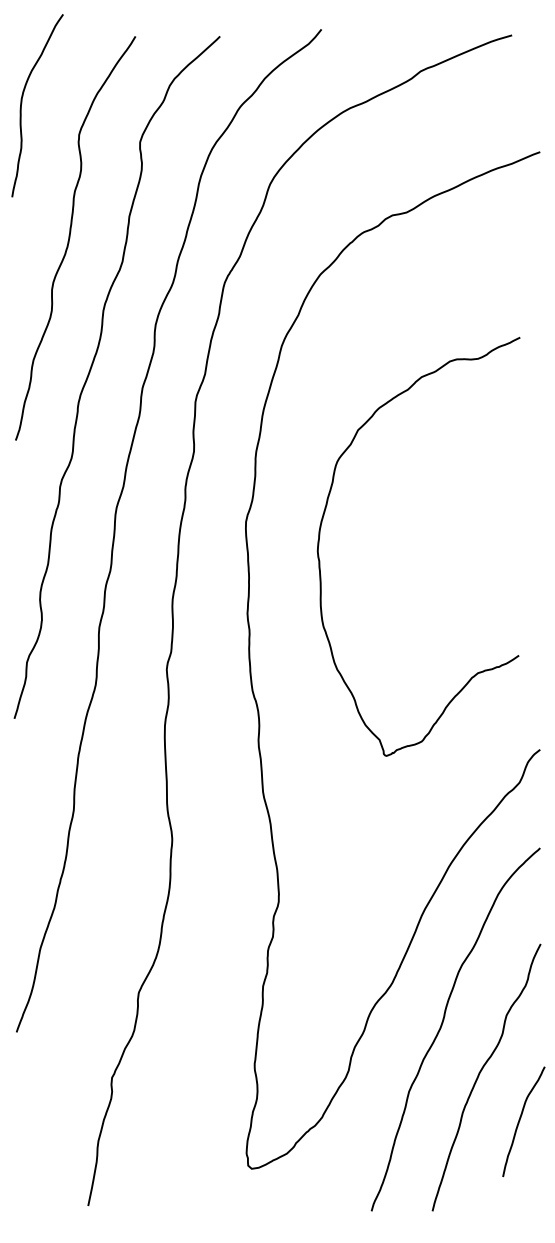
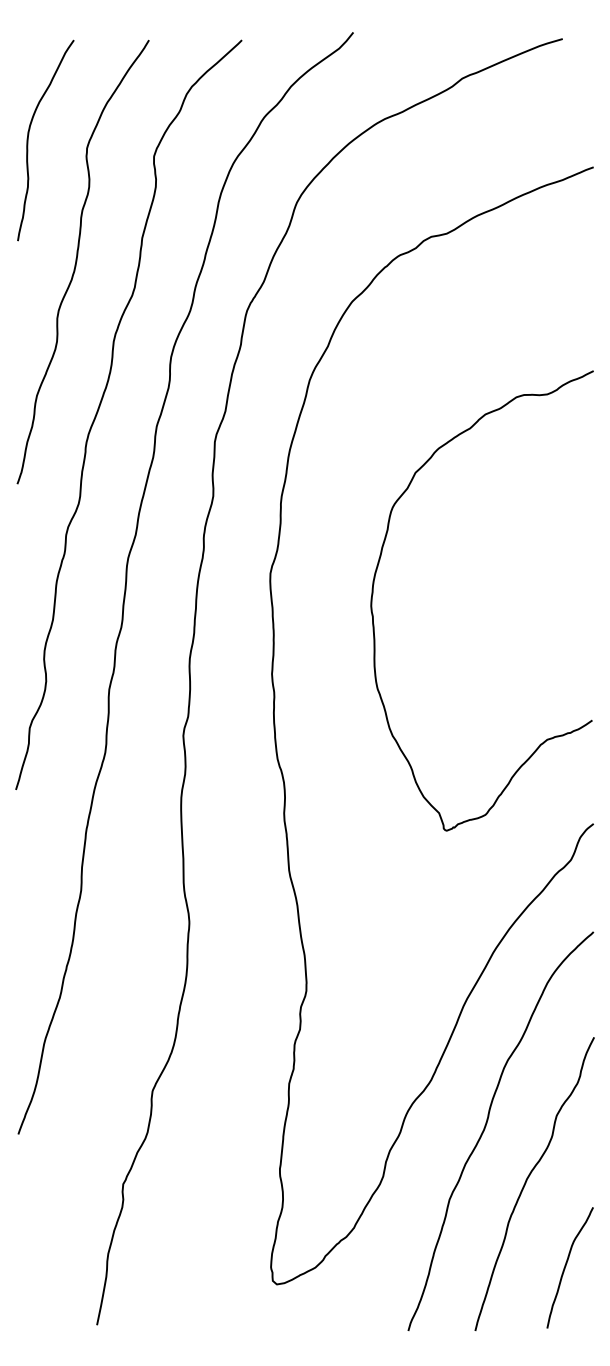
curve: (22, 103) -> (29, 138), moved
curve: (320, 535) -> (374, 588), moved
curve: (520, 1120) -> (566, 1266), moved

